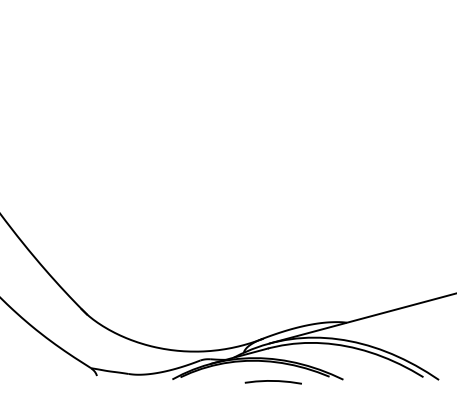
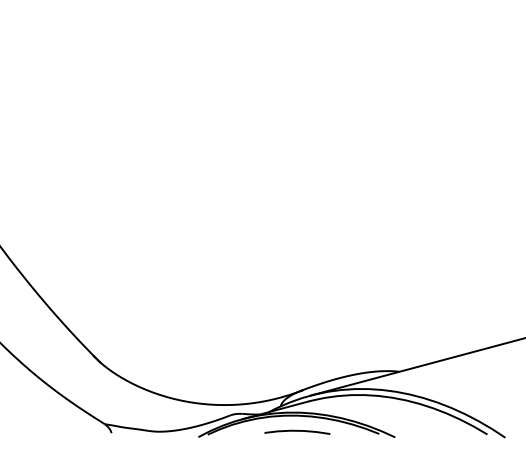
curve: (272, 381) -> (296, 431), moved

